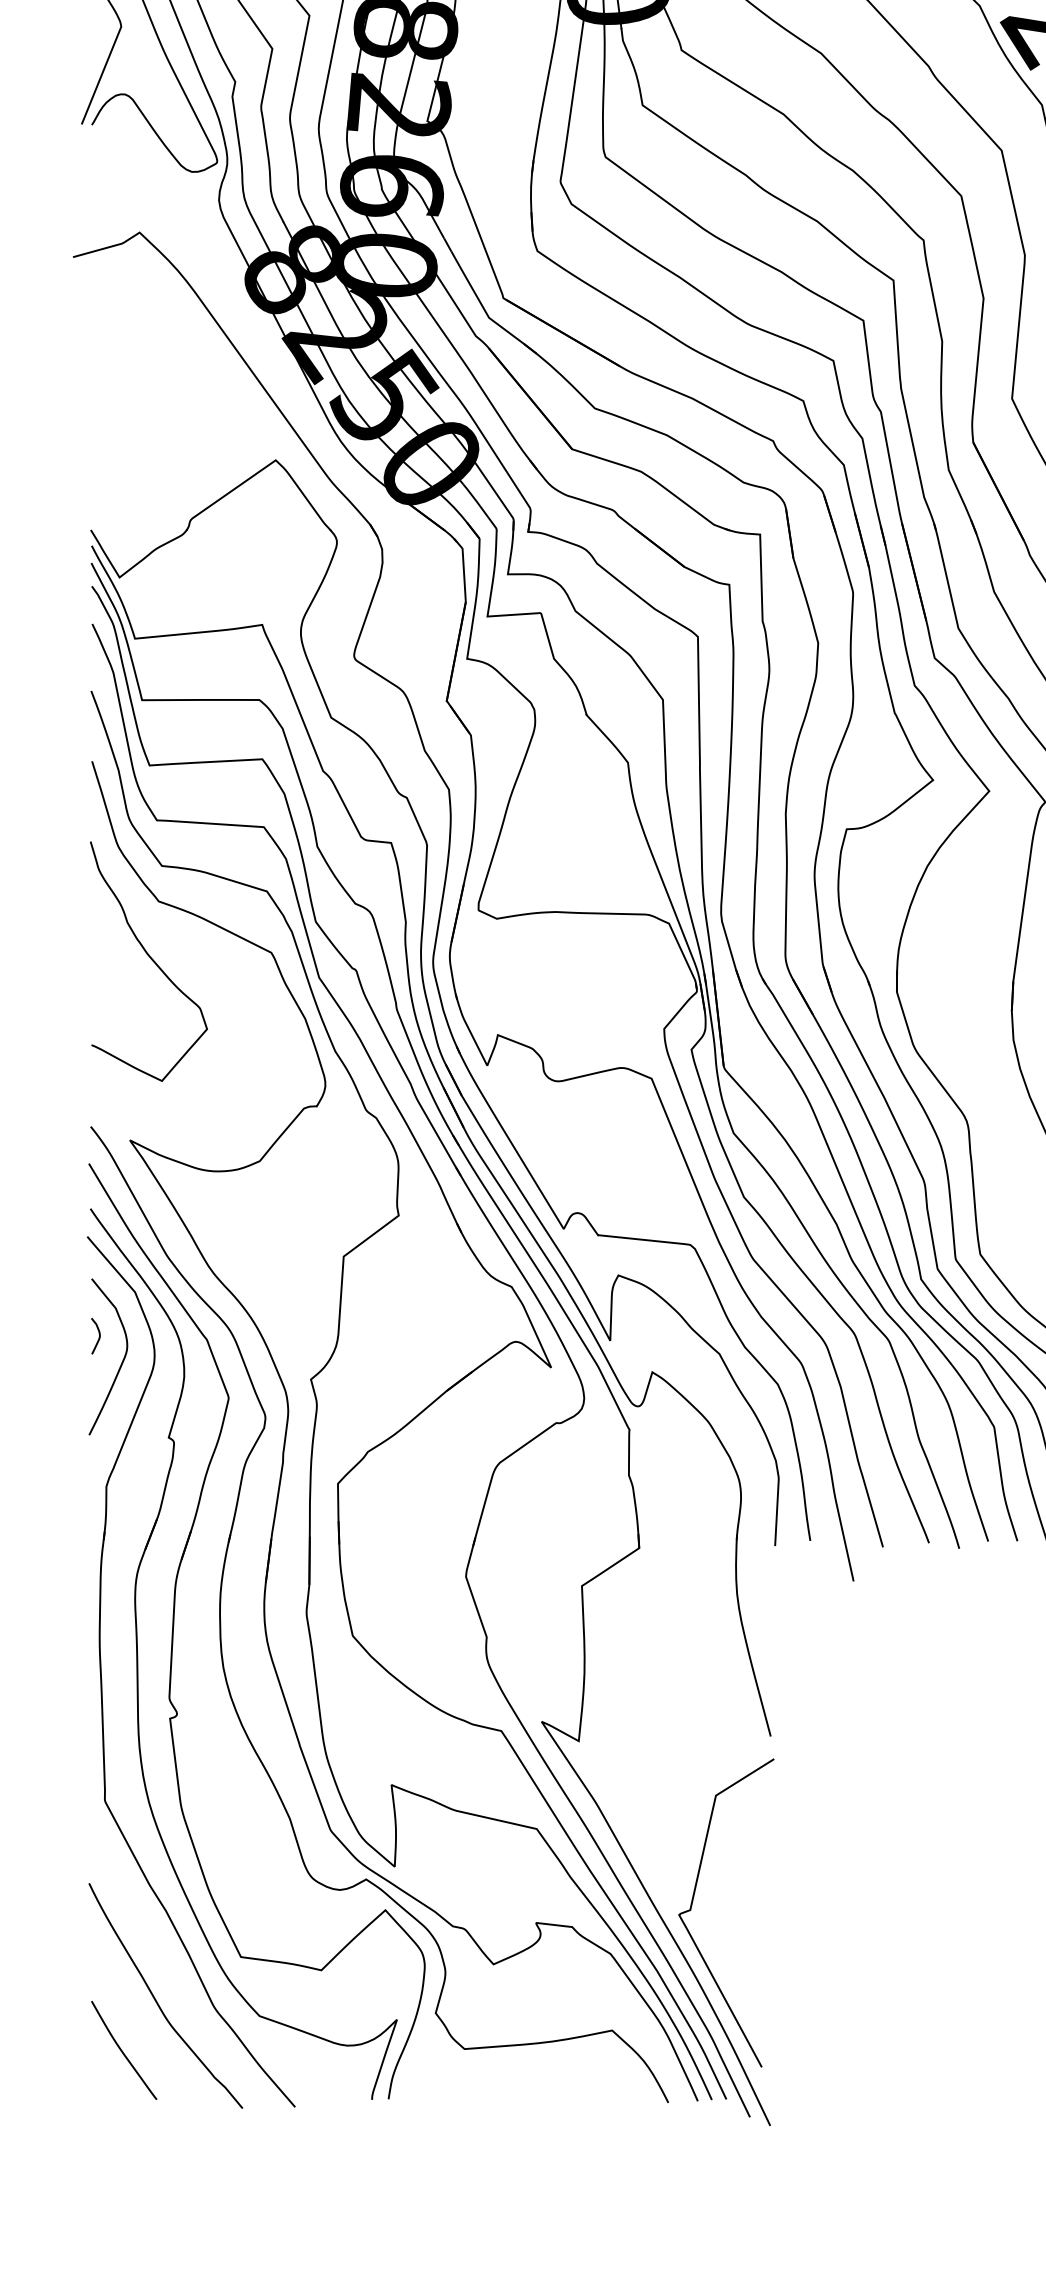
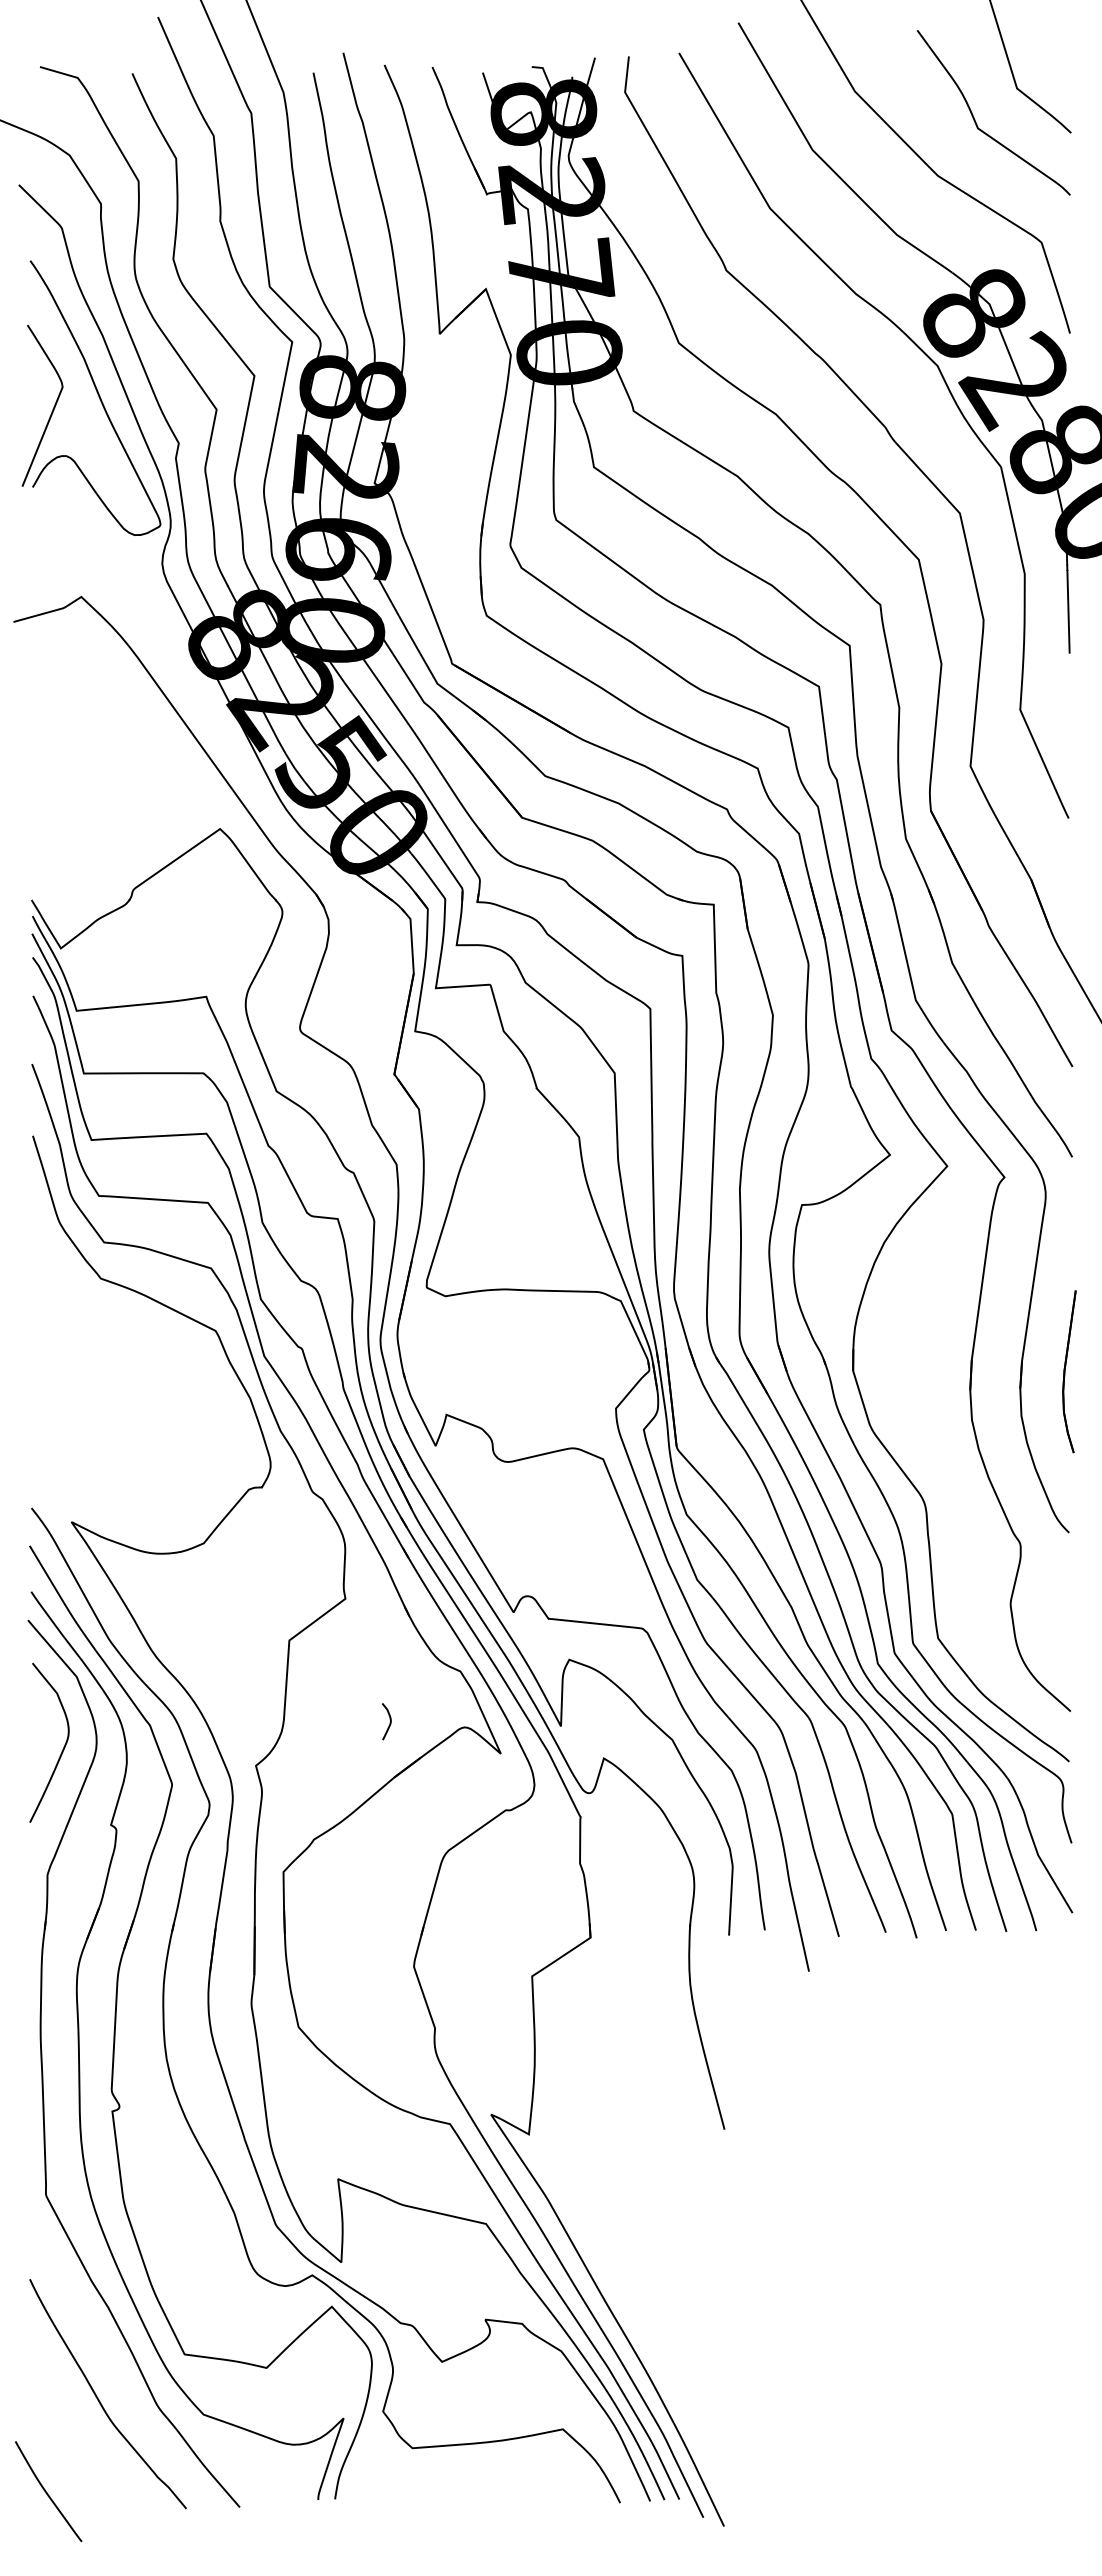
curve: (150, 959) -> (92, 1337), removed
curve: (98, 1336) -> (389, 1722), moved
curve: (693, 1903) -> (645, 2299), removed
curve: (123, 2051) -> (47, 2492), moved

